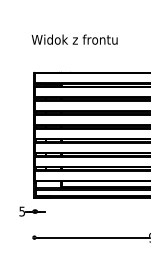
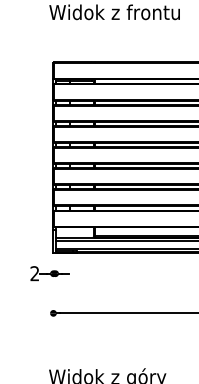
text: (21, 211) -> (33, 273), 5 -> 2

